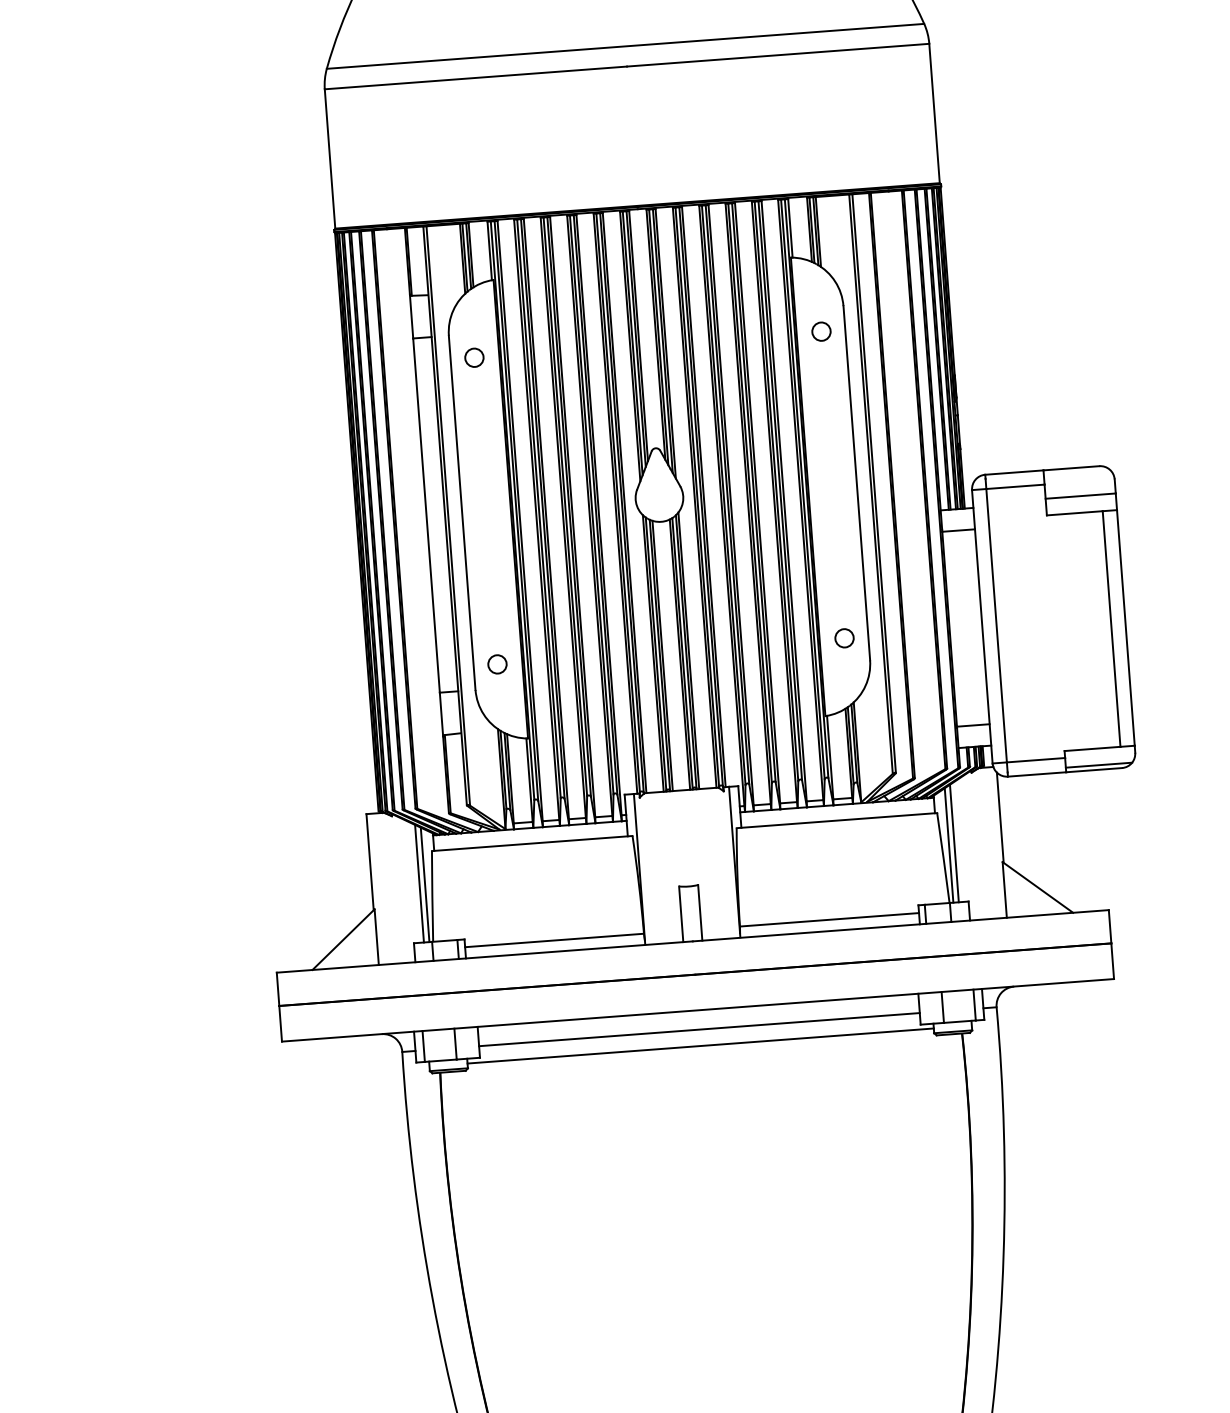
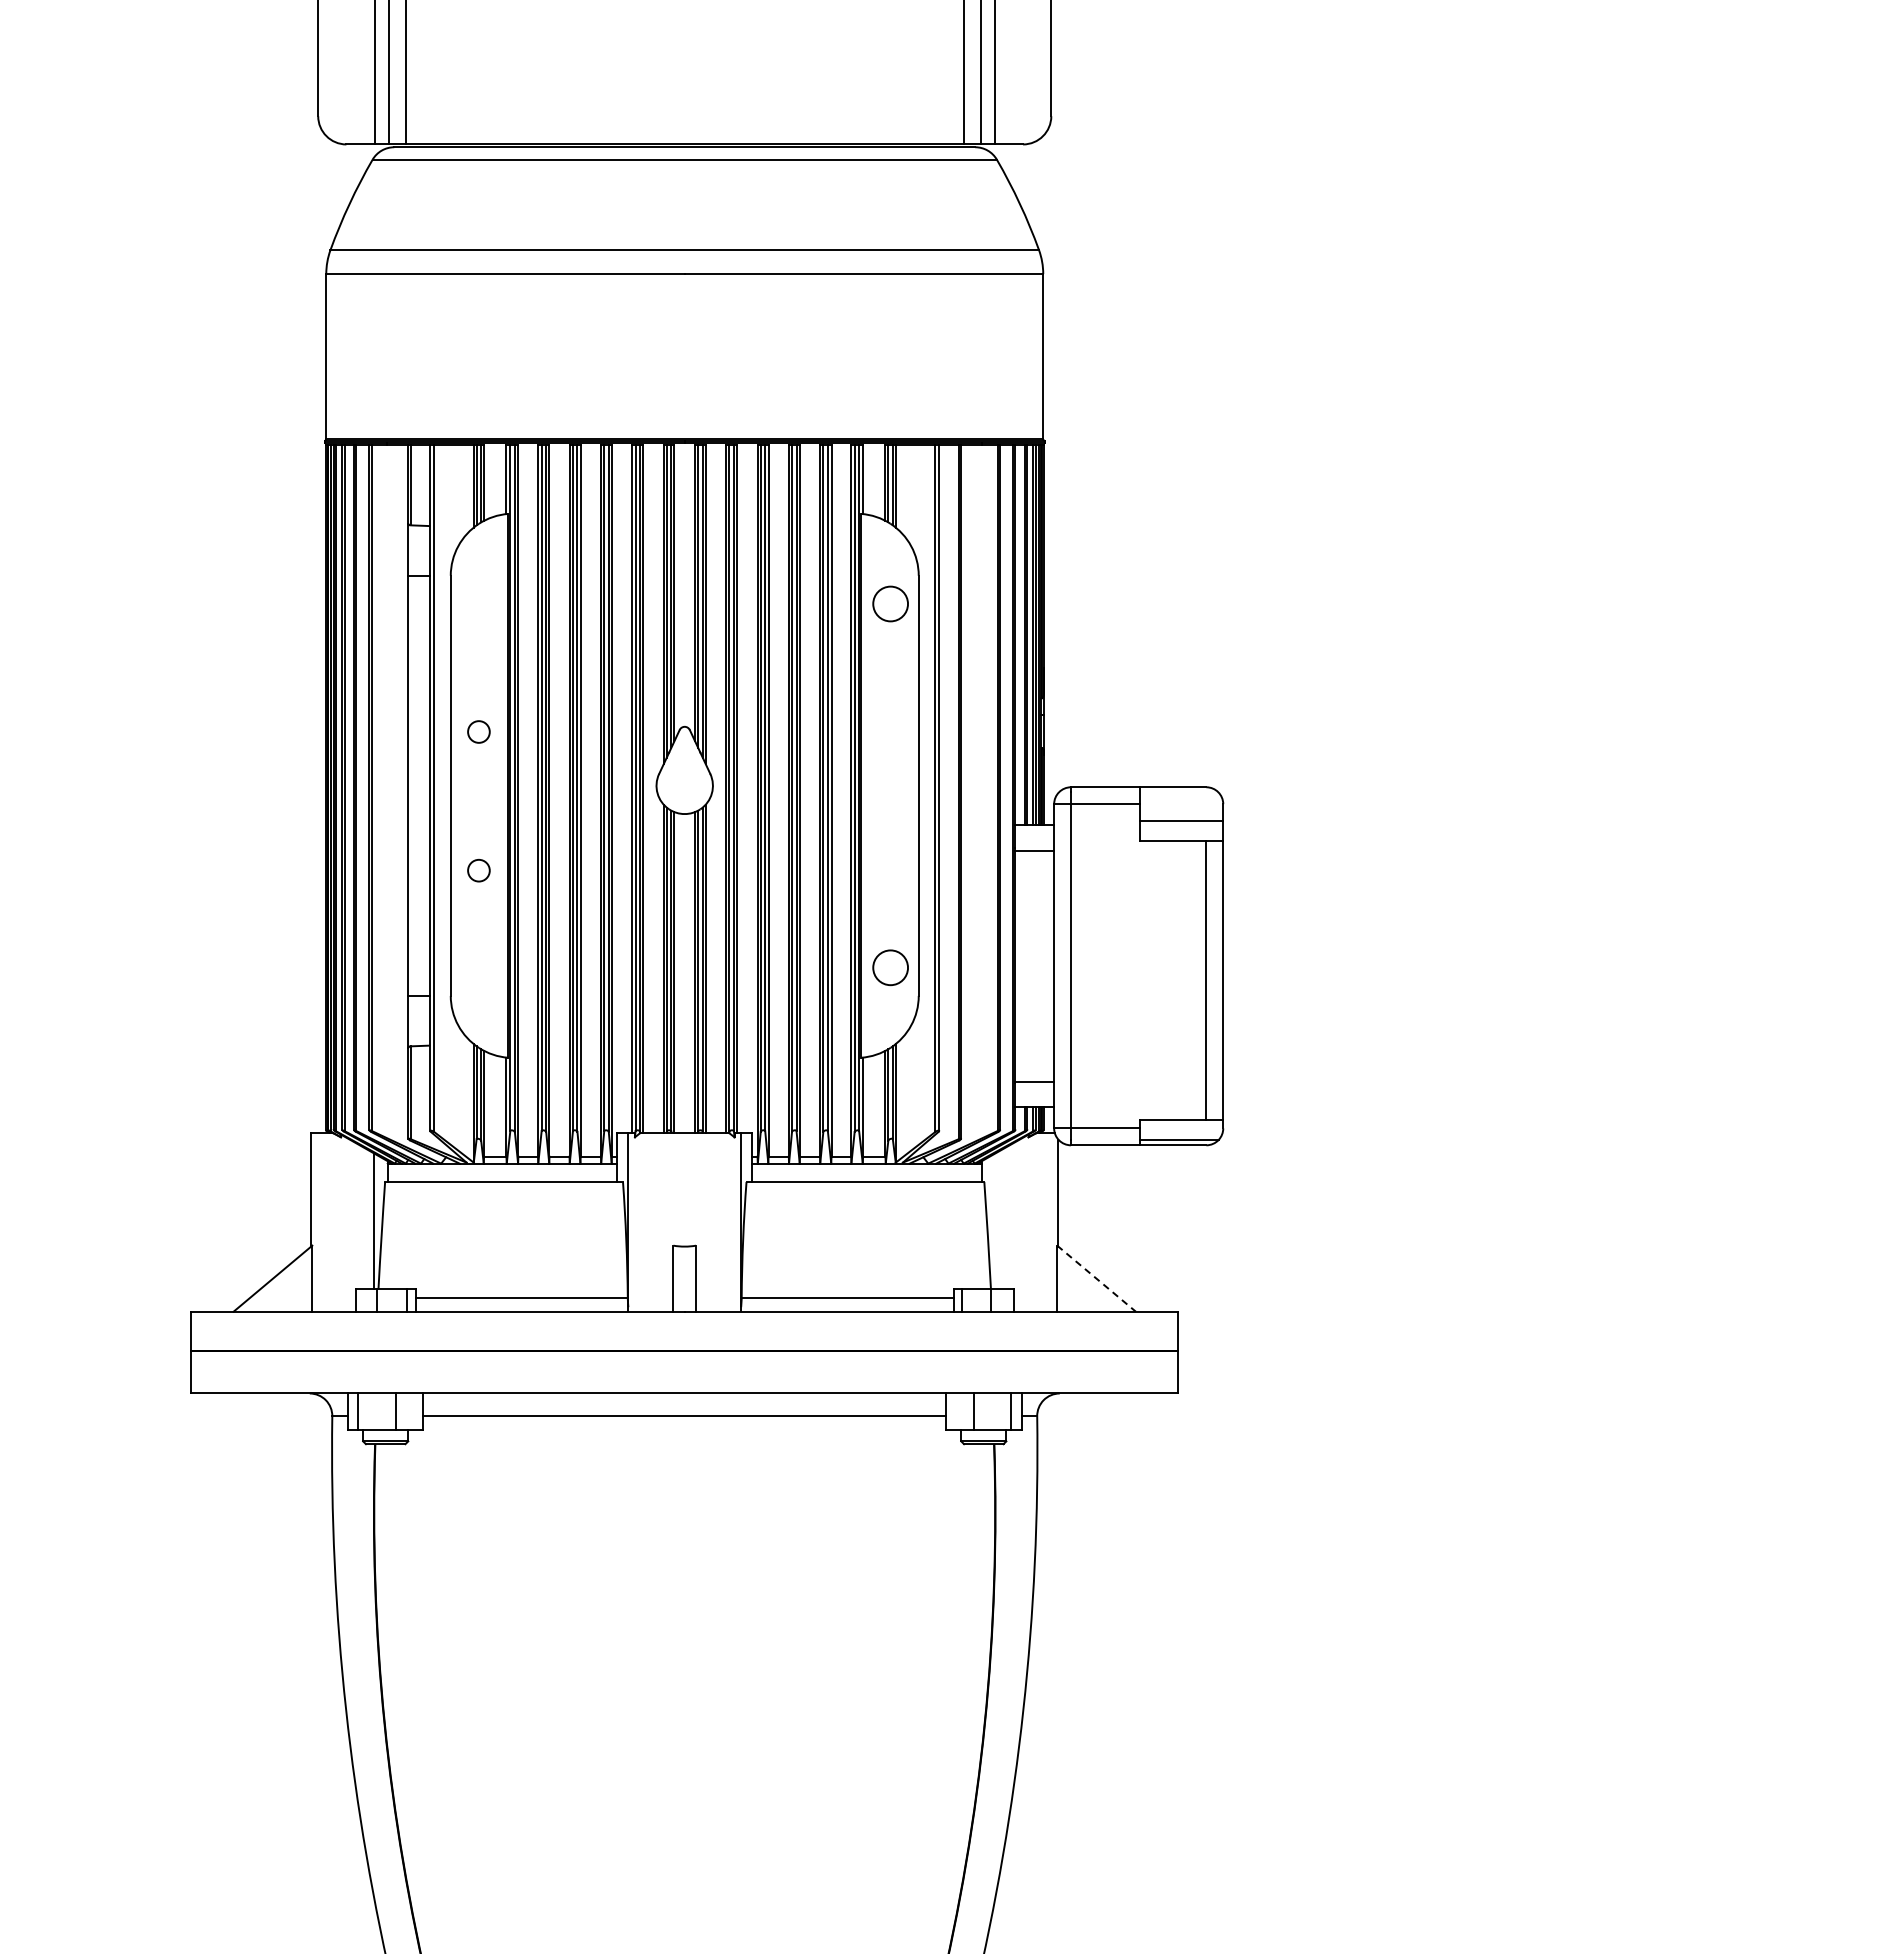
circle: (821, 331) -> (890, 603), size x1.6
circle: (474, 357) -> (478, 731), moved
circle: (844, 638) -> (890, 967), size x1.6
circle: (497, 664) -> (478, 870), moved
line: (954, 843) -> (1001, 1219), removed
line: (949, 845) -> (995, 1221), removed
line: (419, 883) -> (367, 1219), removed
line: (1037, 887) -> (1096, 1278), solid -> dashed
line: (700, 1045) -> (684, 1435), removed

